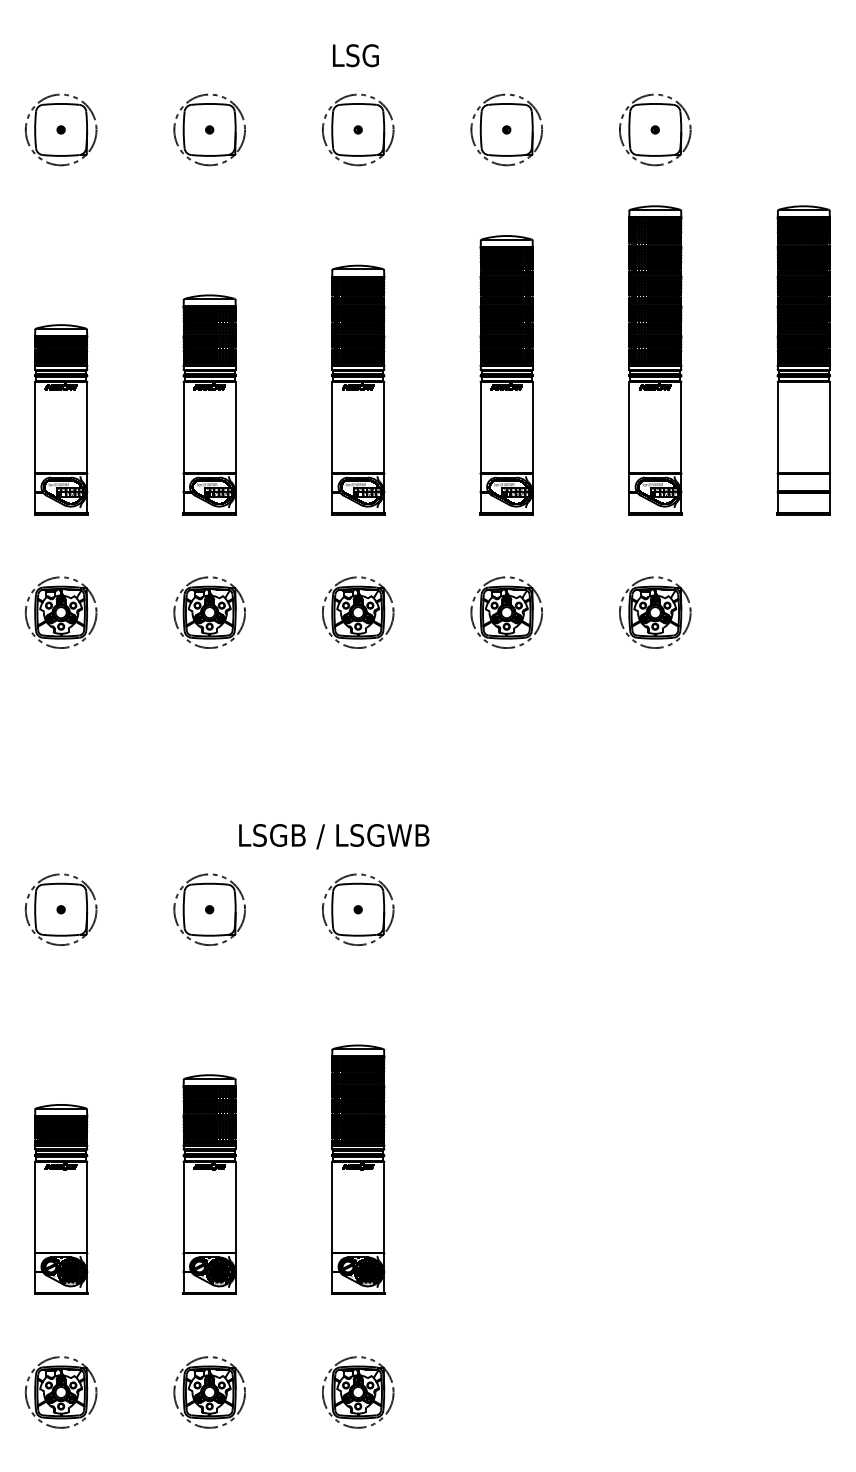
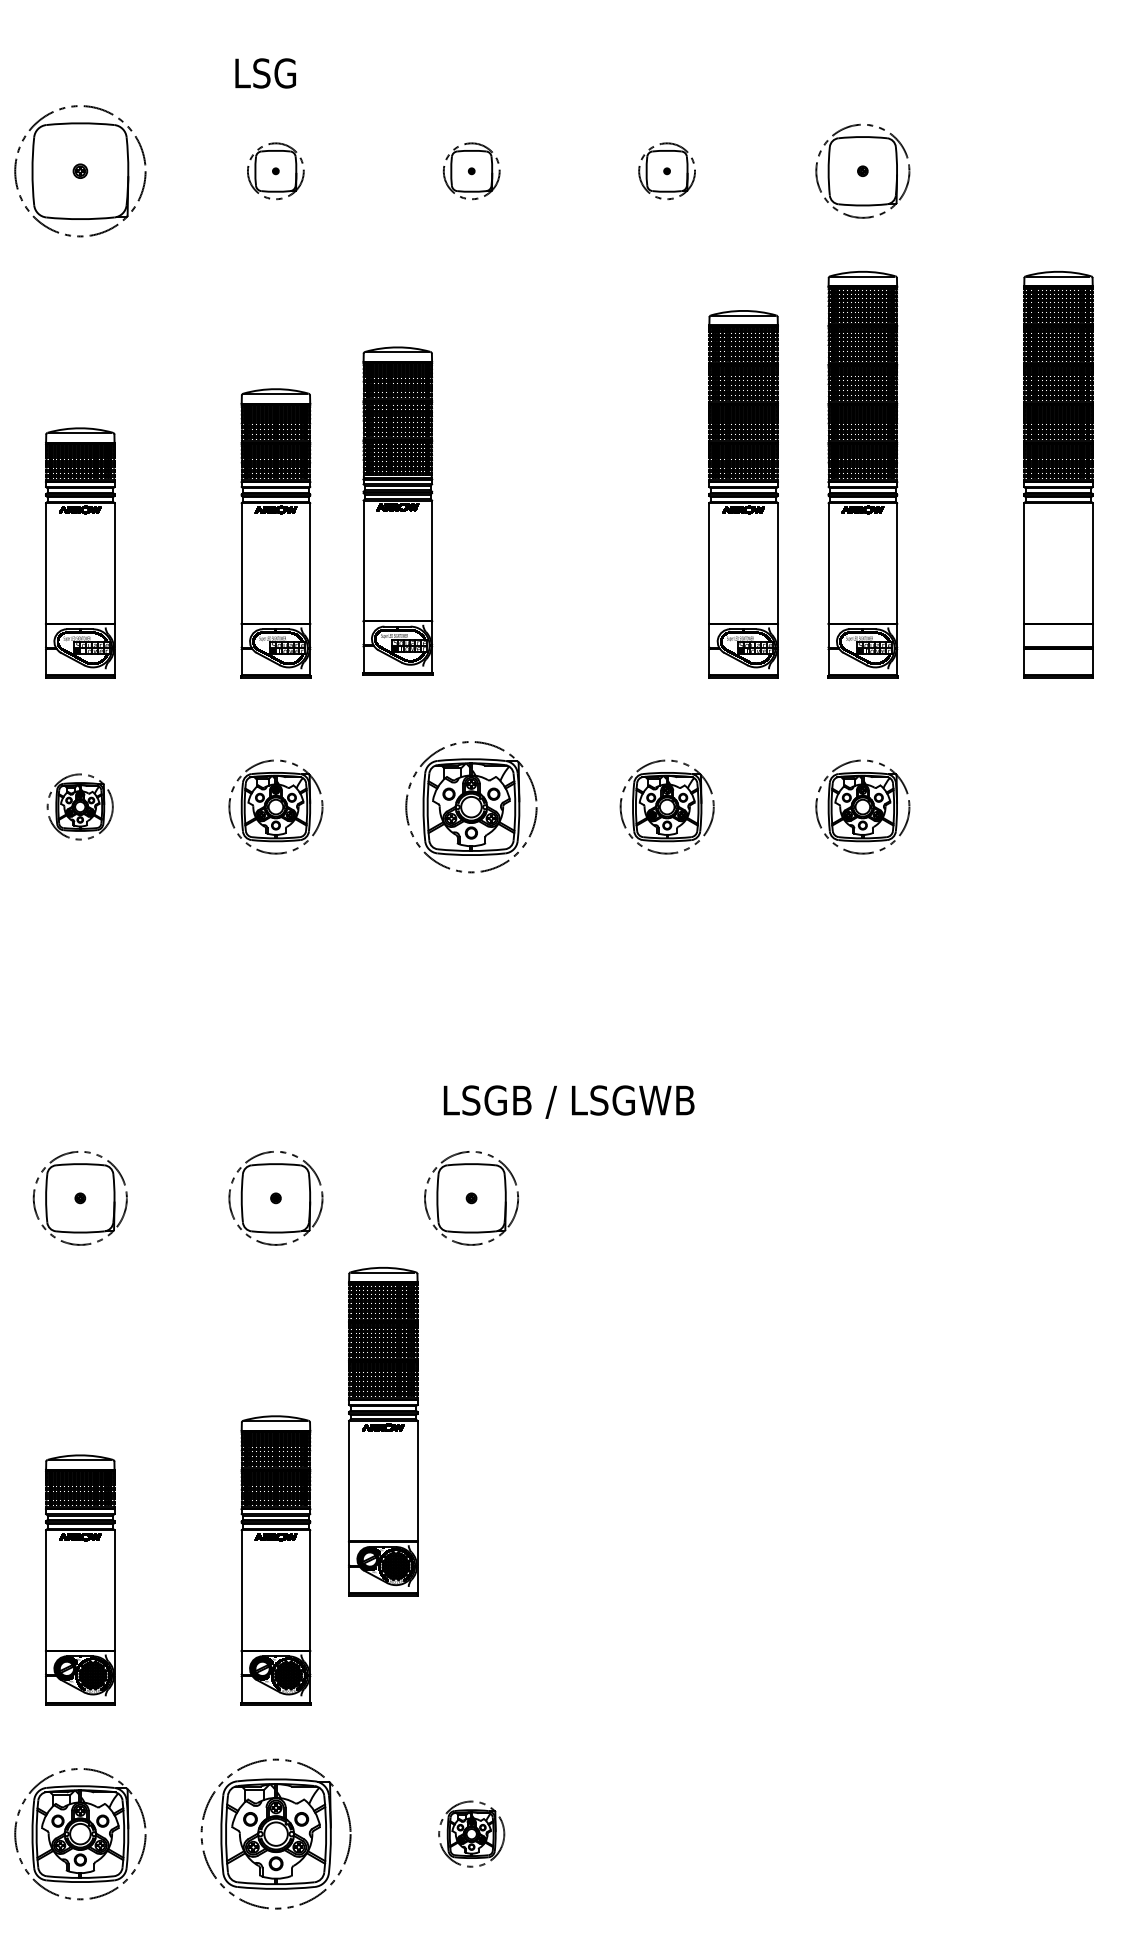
text: (355, 55) -> (265, 73), moved
part: (60, 129) -> (79, 170), size x1.4
part: (209, 129) -> (275, 170), size x0.6
part: (358, 129) -> (471, 170), size x0.6
part: (506, 129) -> (666, 170), size x0.6
part: (506, 375) -> (743, 494), moved
part: (358, 389) -> (398, 510), moved
part: (60, 612) -> (79, 806), size x0.7
part: (358, 612) -> (471, 806), size x1.4
text: (334, 836) -> (569, 1101), moved
part: (358, 1169) -> (383, 1431), moved
part: (60, 1392) -> (79, 1834), size x1.4
part: (209, 1392) -> (275, 1834), size x1.6
part: (358, 1392) -> (471, 1834), size x0.7

